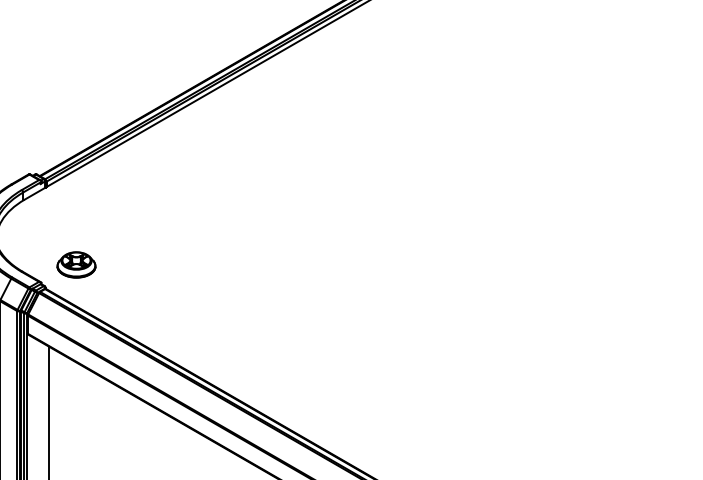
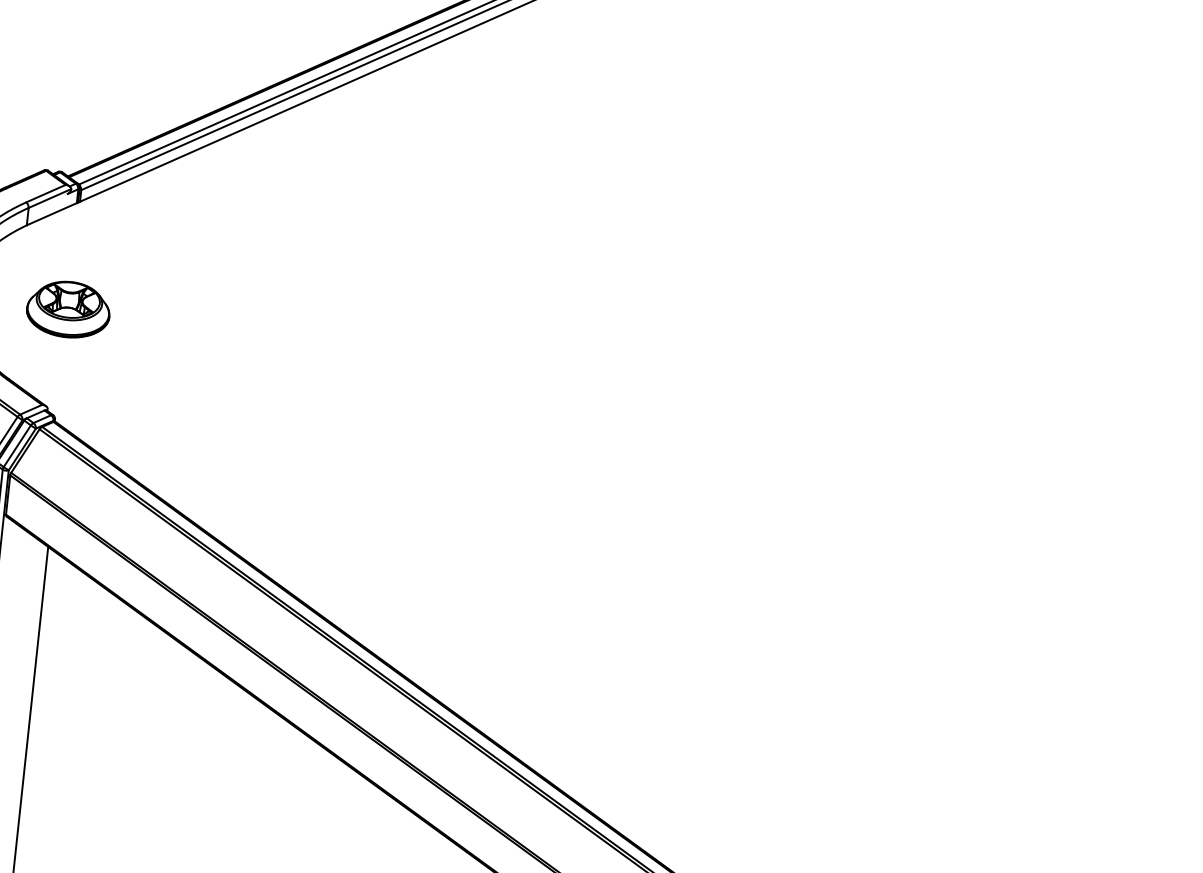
part: (76, 264) -> (68, 308), moved

